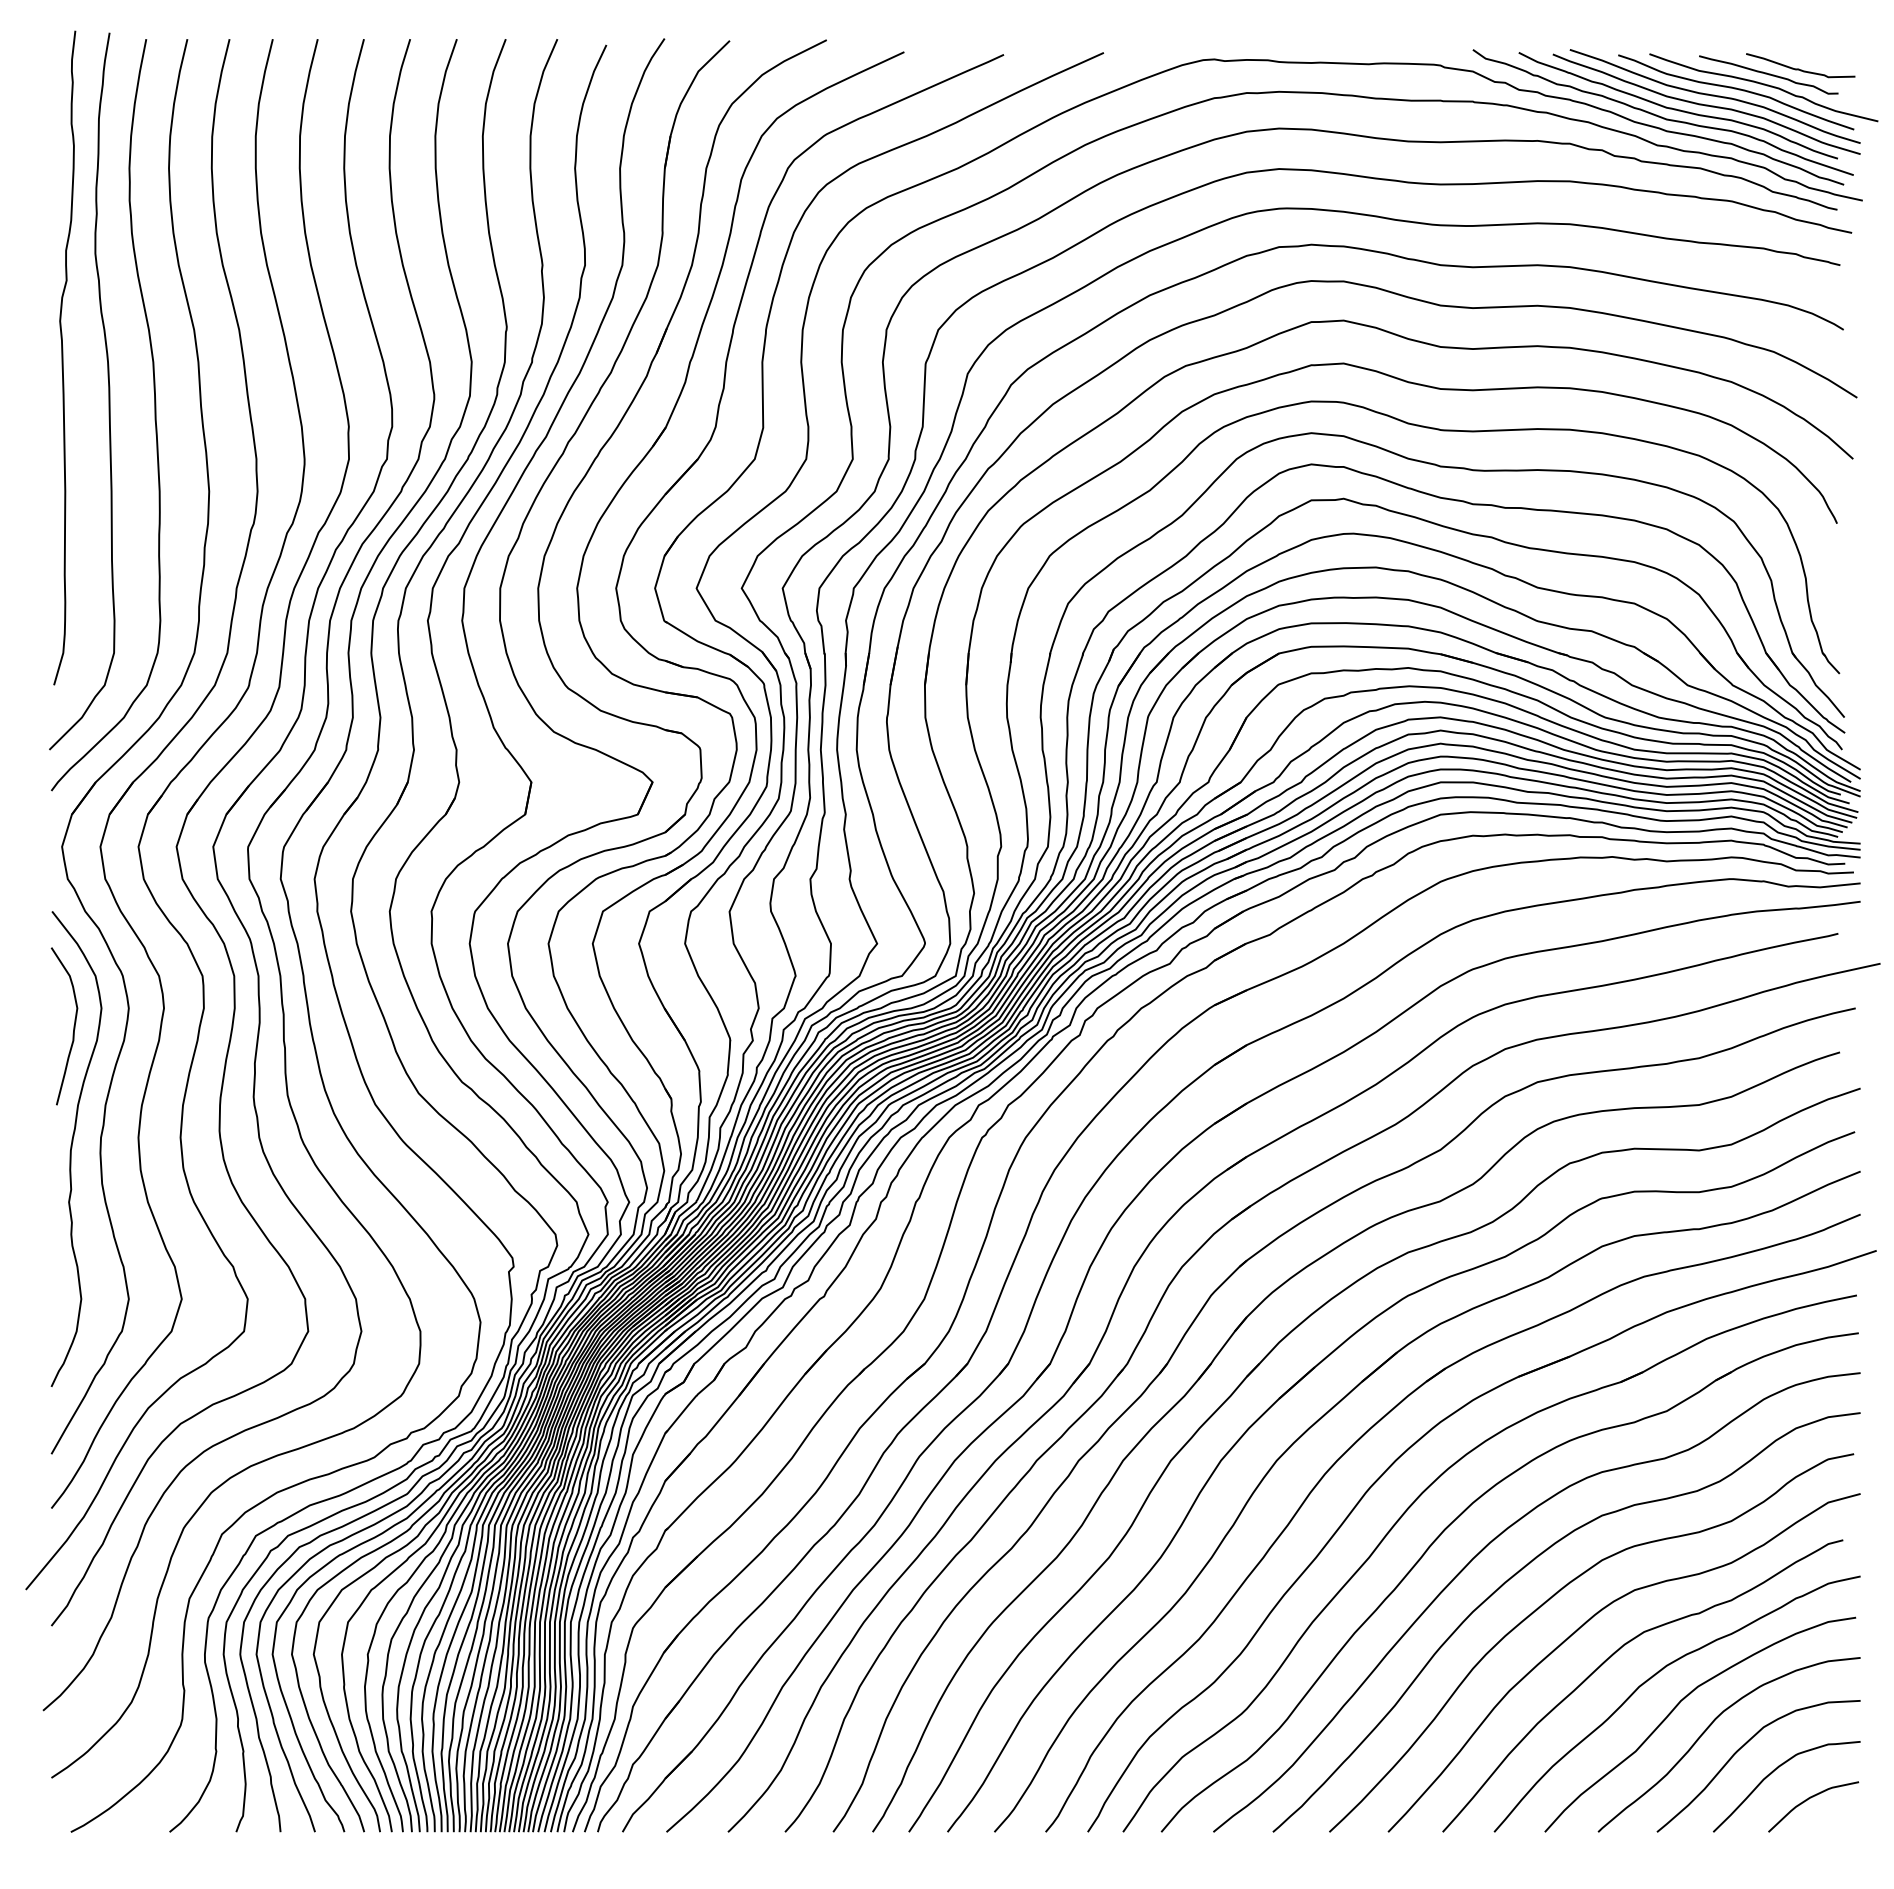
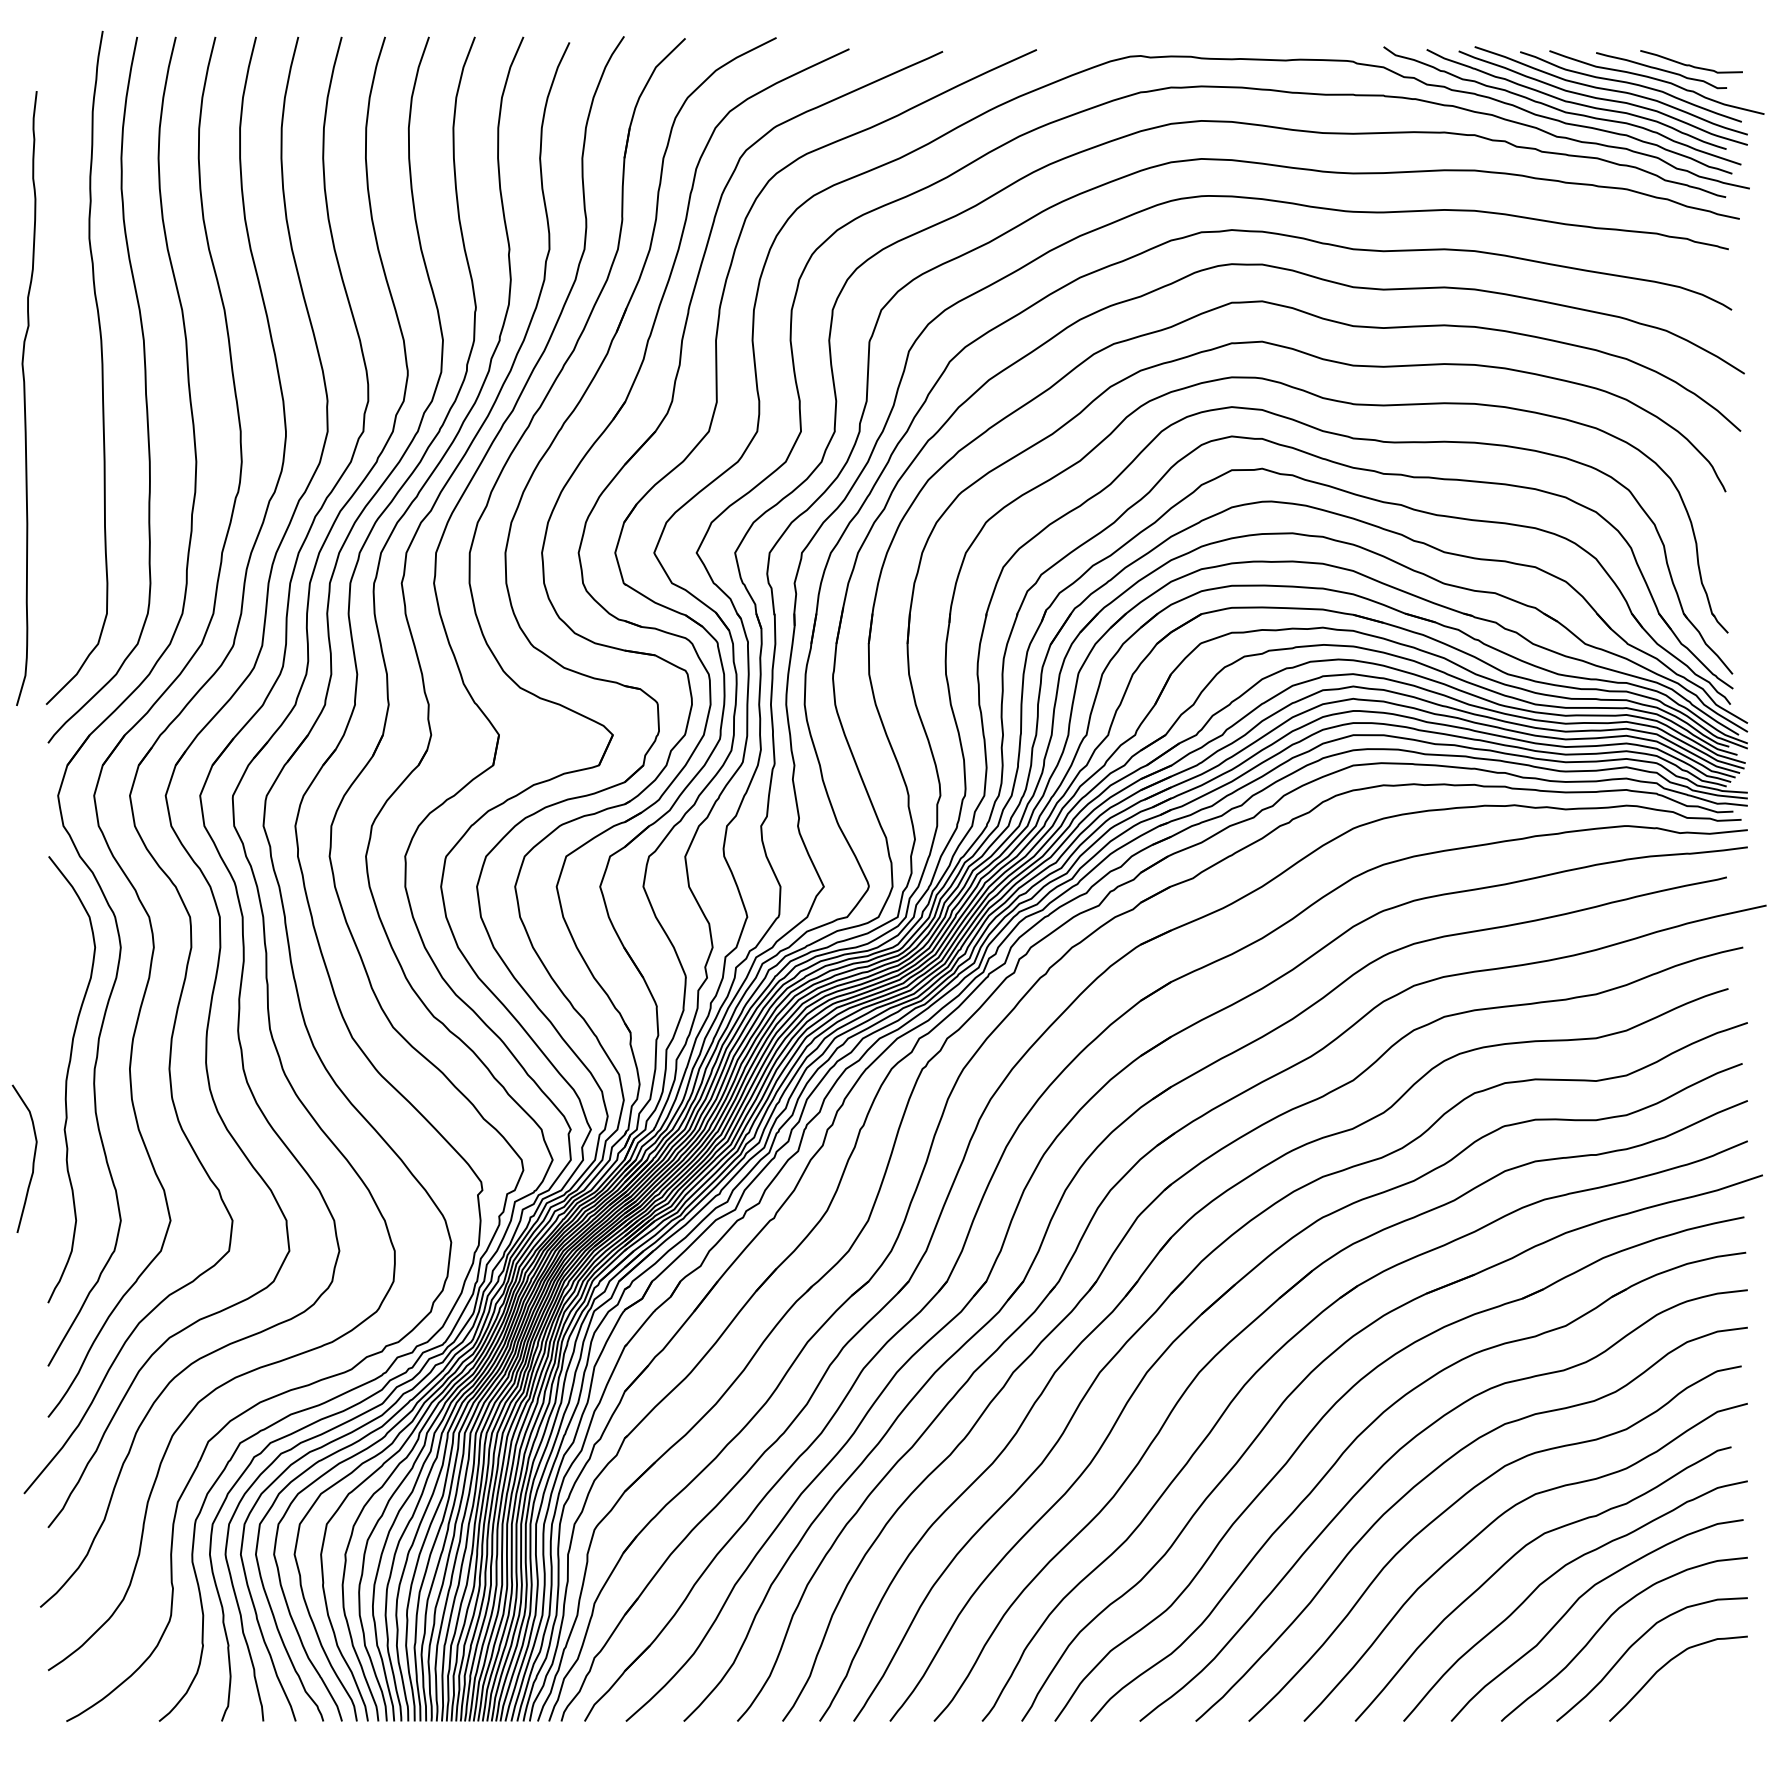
curve: (63, 357) -> (25, 398), moved
curve: (73, 1026) -> (33, 1159), moved
curve: (1809, 1799) -> (1699, 1690), removed

